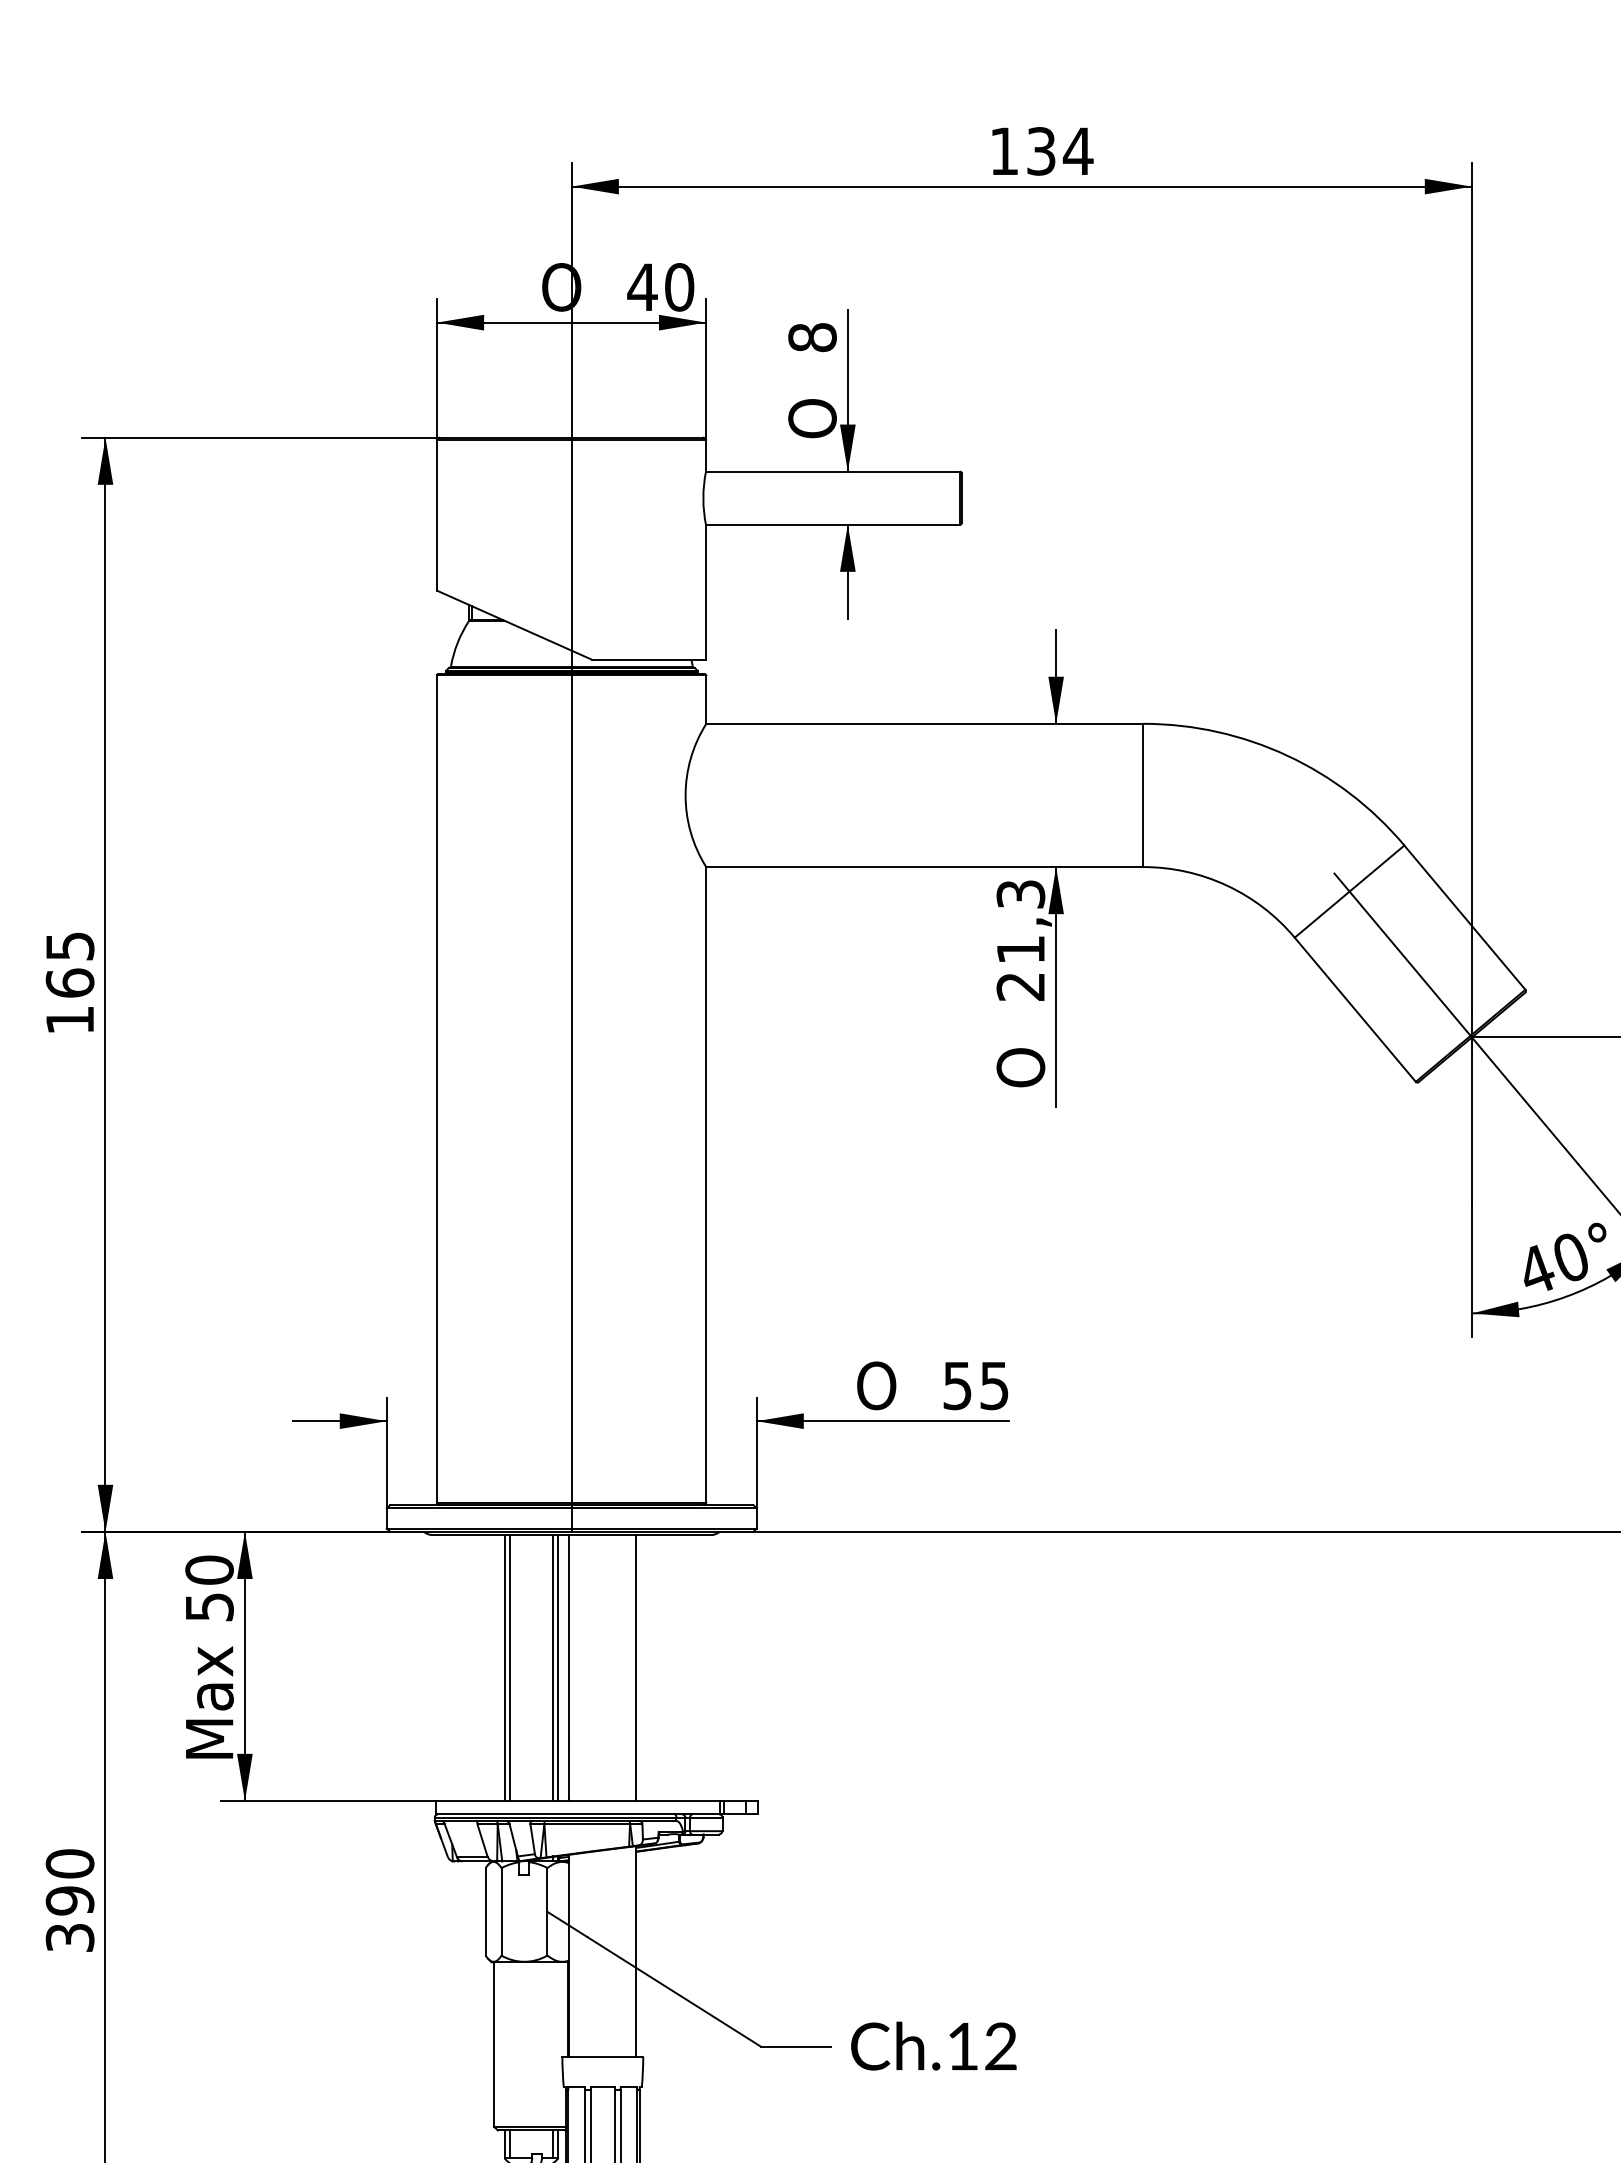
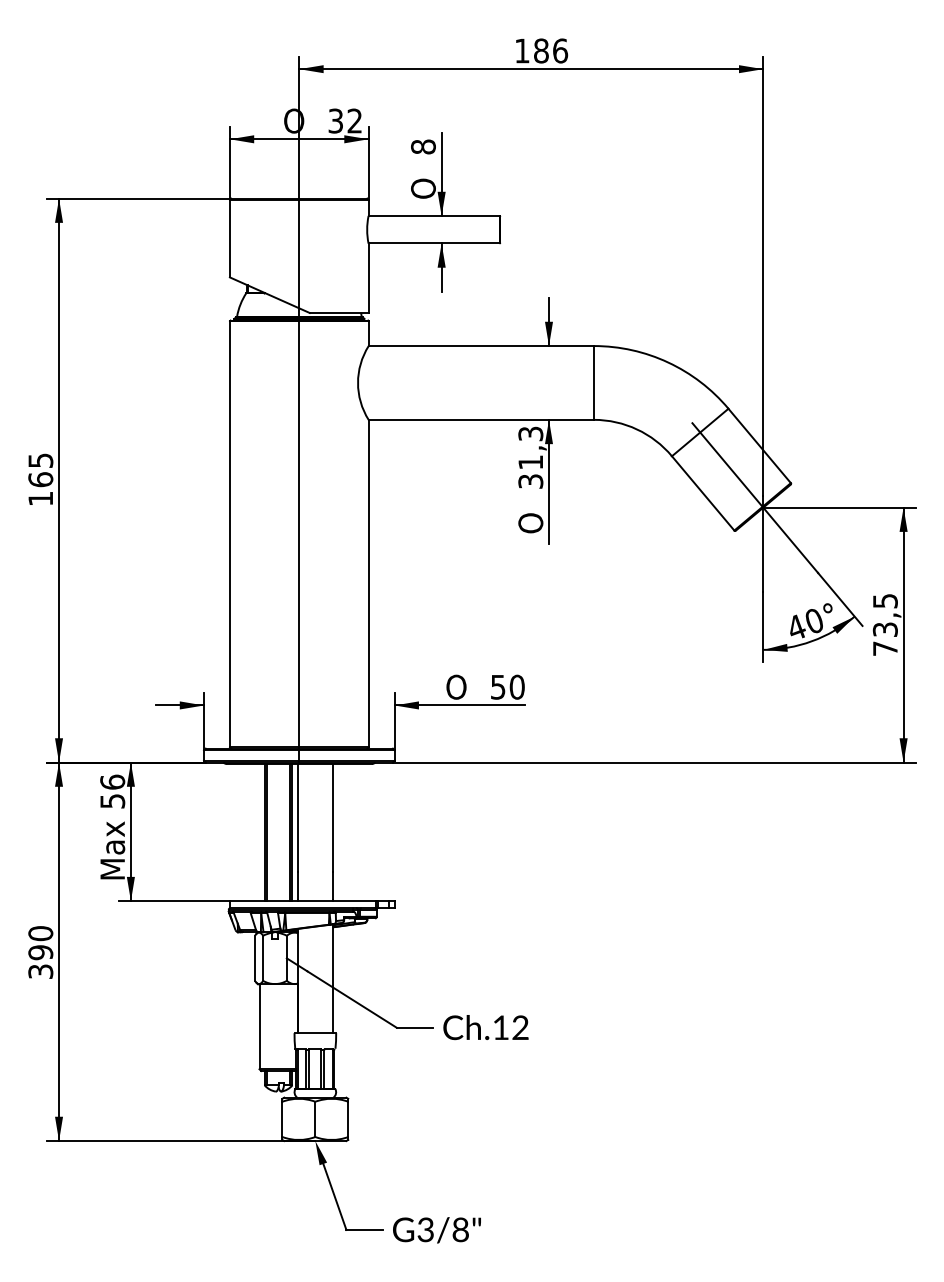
text: (1060, 150) -> (551, 50), 134 -> 186
text: (659, 286) -> (344, 120), 40 -> 32
text: (1020, 986) -> (530, 481), 21,3 -> 31,3
text: (993, 1384) -> (516, 686), 55 -> 50
text: (209, 1568) -> (112, 781), 50 -> 56

